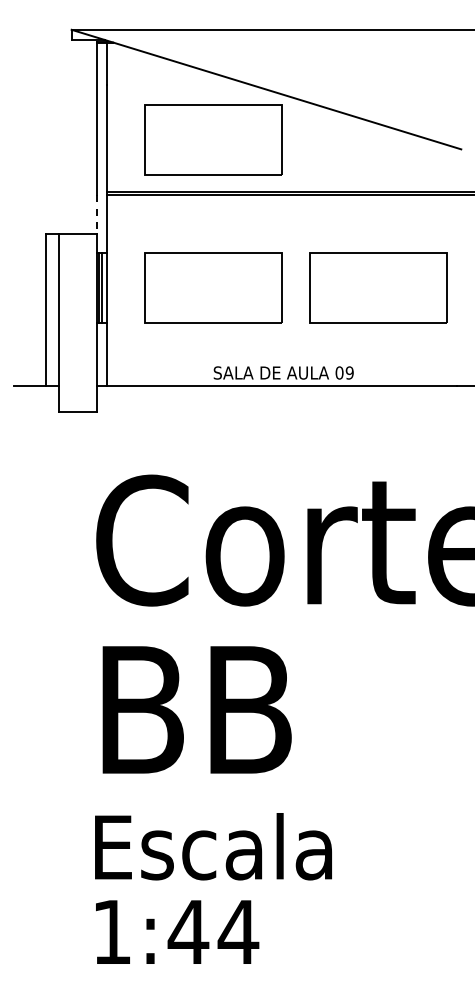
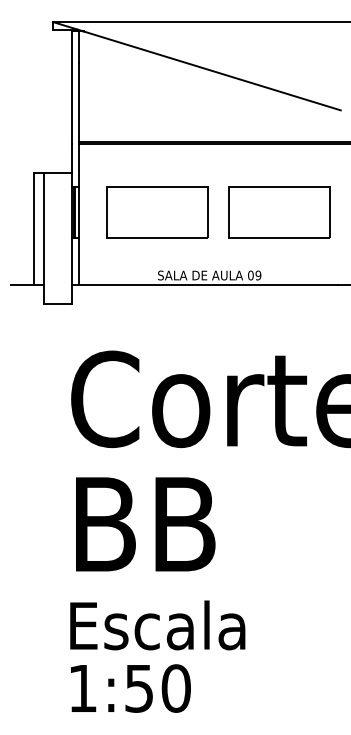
part: (213, 139) -> (157, 103), removed
line: (97, 214) -> (72, 158), dashed -> solid
text: (213, 932) -> (157, 688), 1:44 -> 1:50

